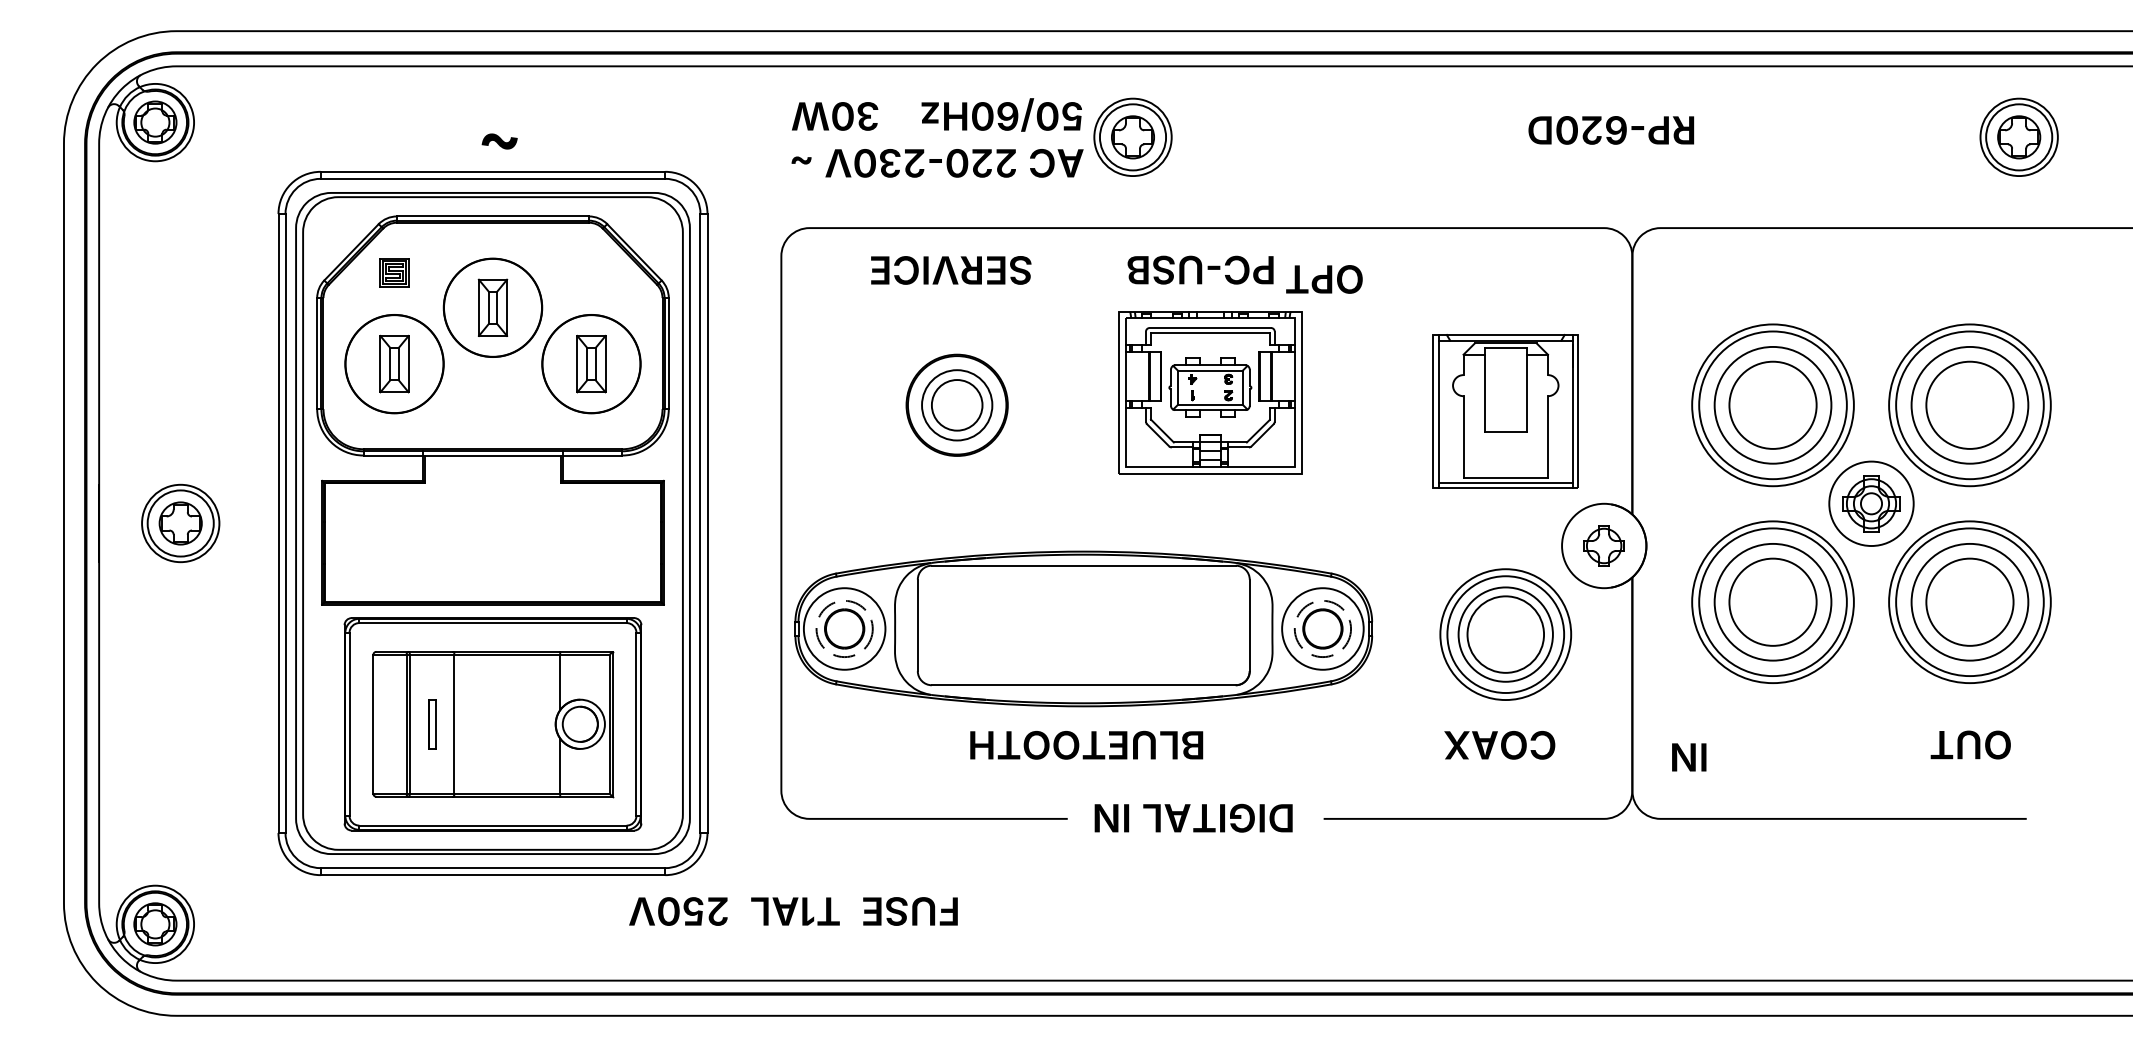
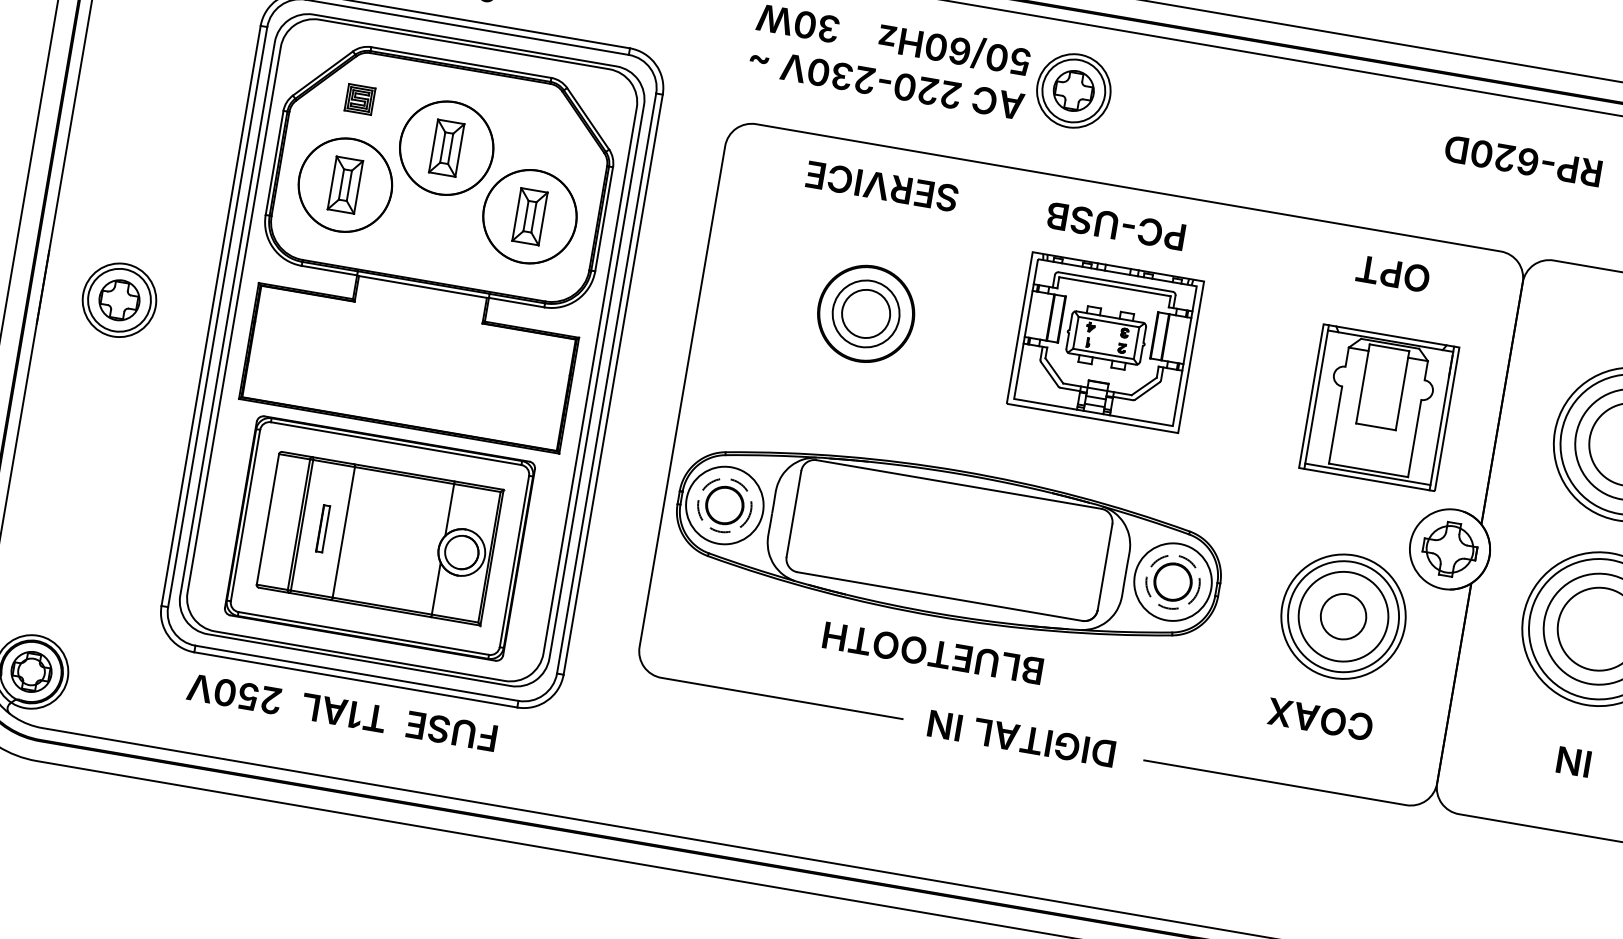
text: (1324, 279) -> (1393, 273), moved
part: (1603, 545) -> (1449, 548), size x1.43
circle: (1505, 634) -> (1343, 616), size x0.62
text: (1689, 757) -> (1574, 762), moved
text: (793, 911) -> (342, 712), moved

